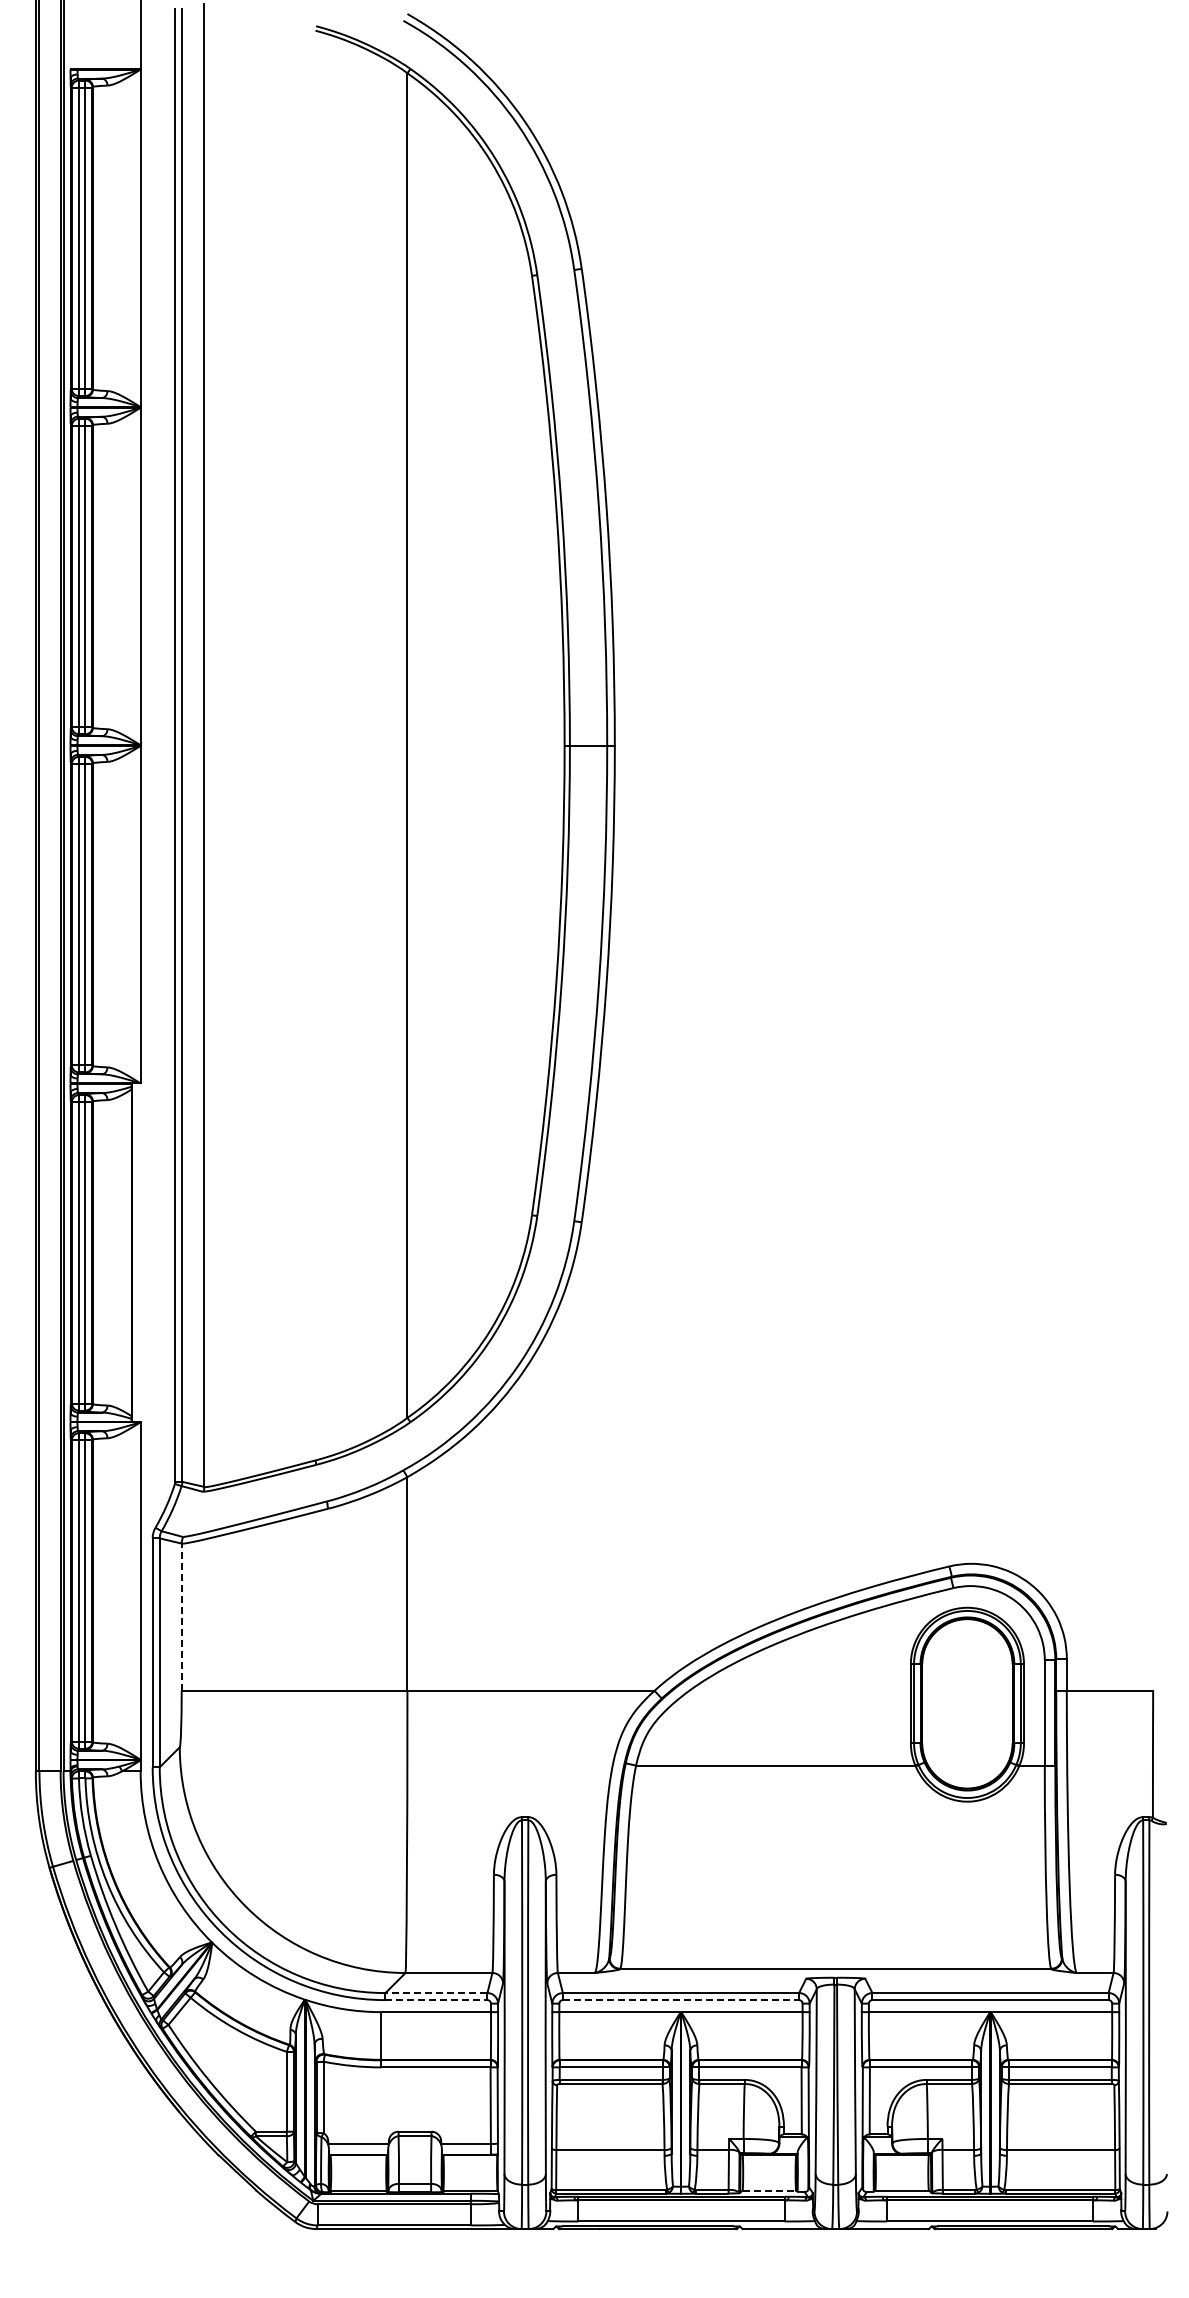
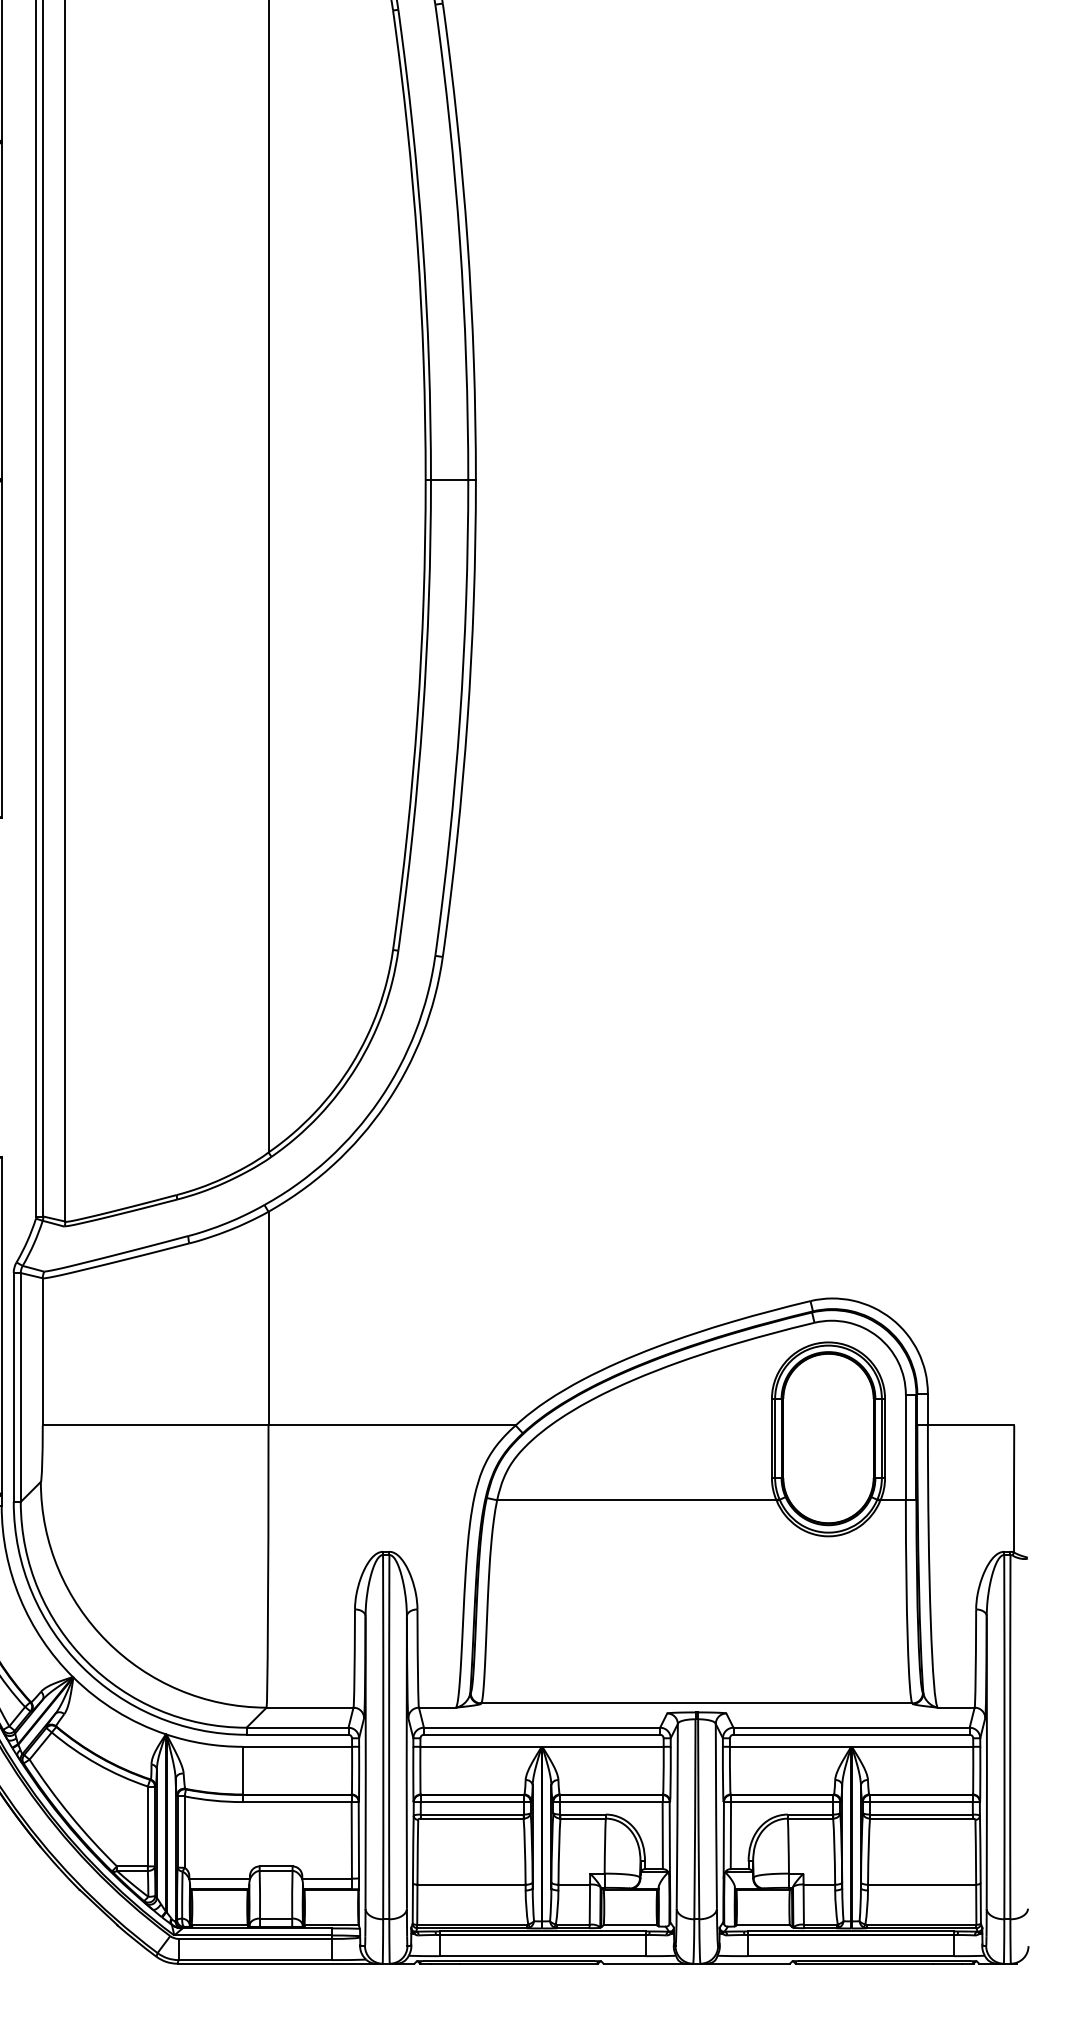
line: (181, 1617) -> (42, 1352), dashed -> solid
line: (436, 1993) -> (297, 1728), dashed -> solid
line: (436, 2000) -> (297, 1735), dashed -> solid
line: (681, 2000) -> (542, 1735), dashed -> solid
line: (769, 2190) -> (630, 1925), dashed -> solid

